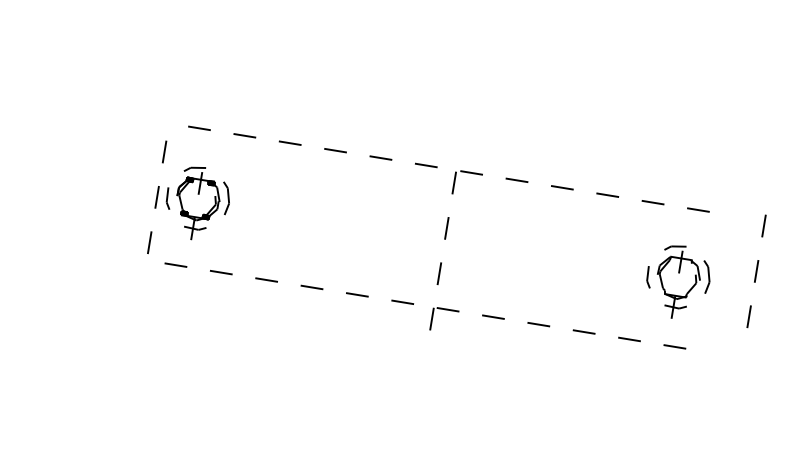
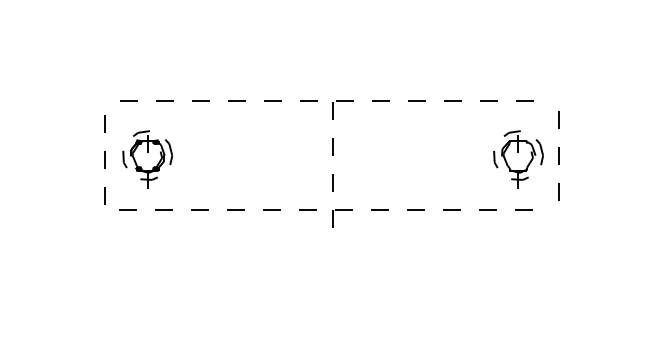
part: (197, 203) -> (147, 159), moved
line: (755, 270) -> (558, 155), moved

